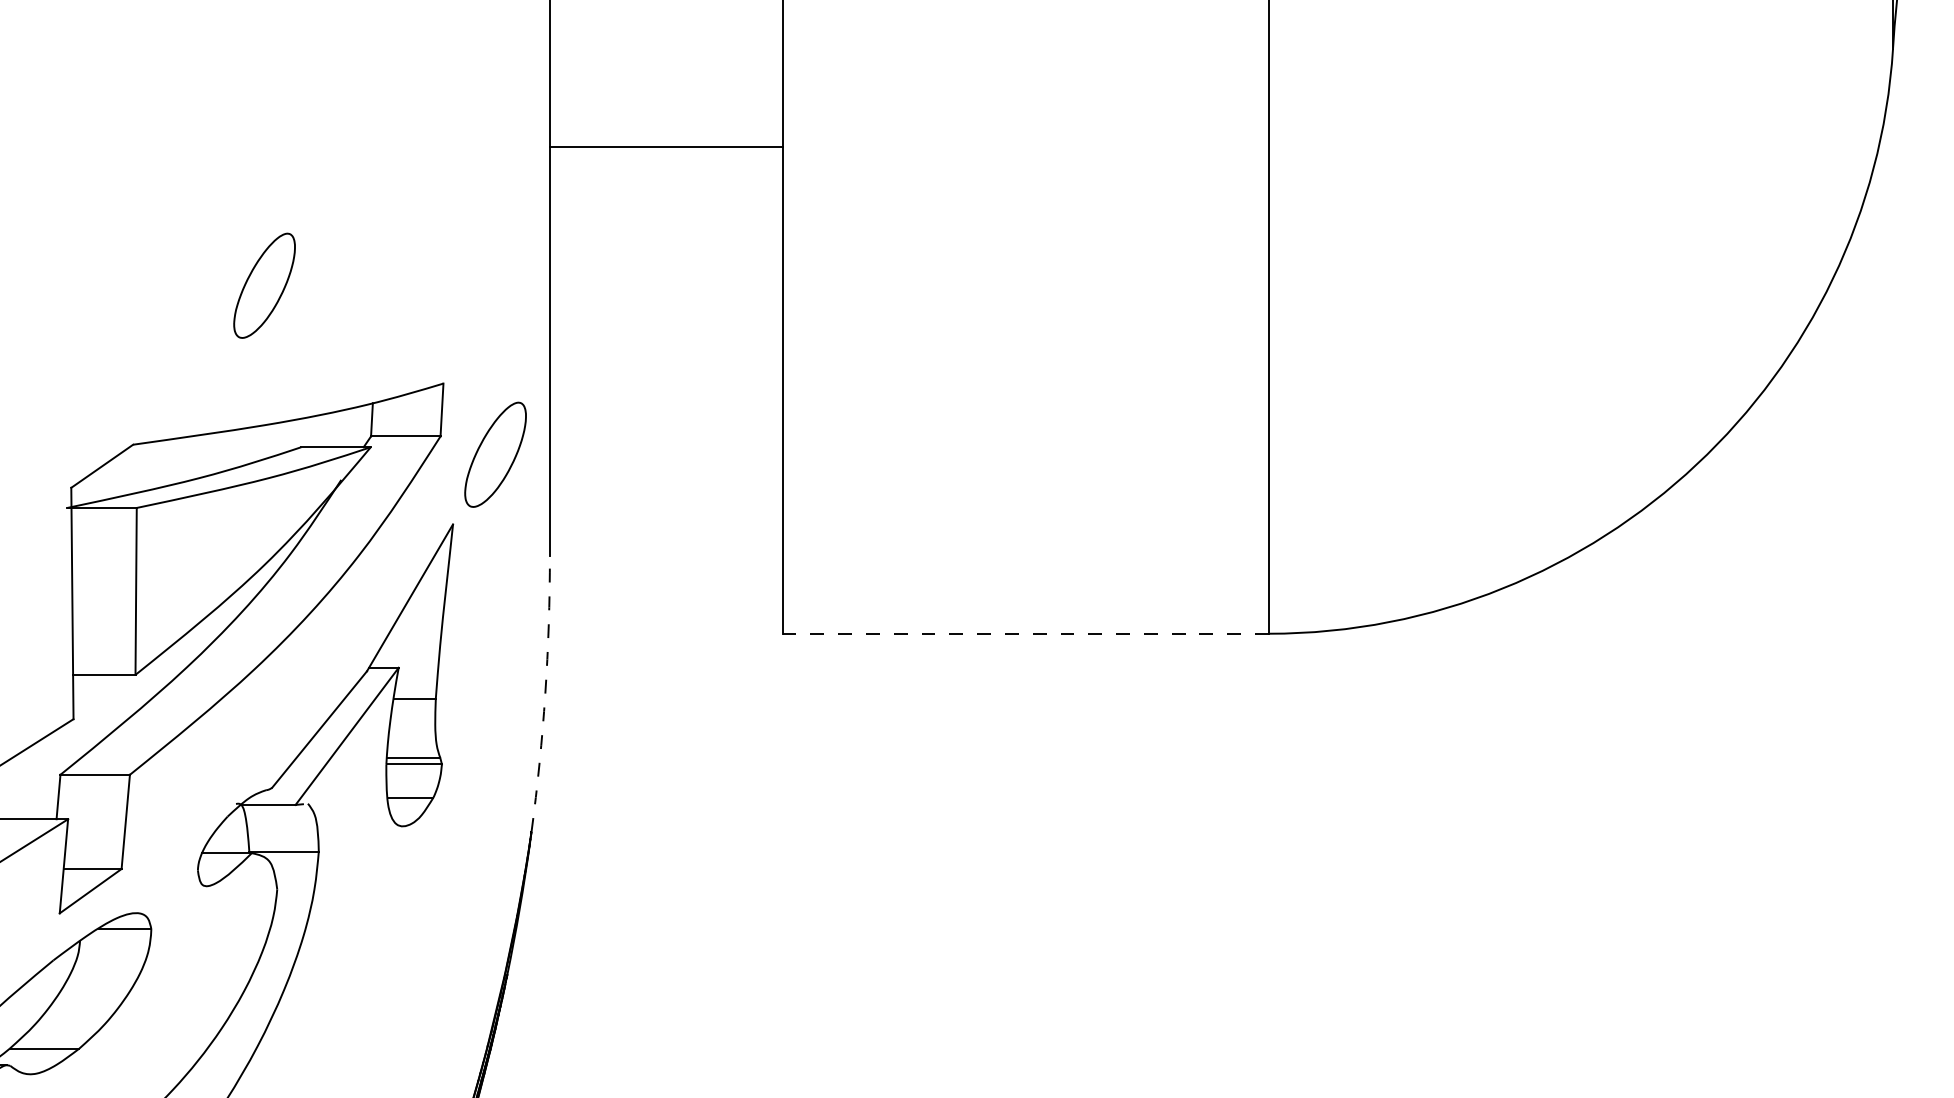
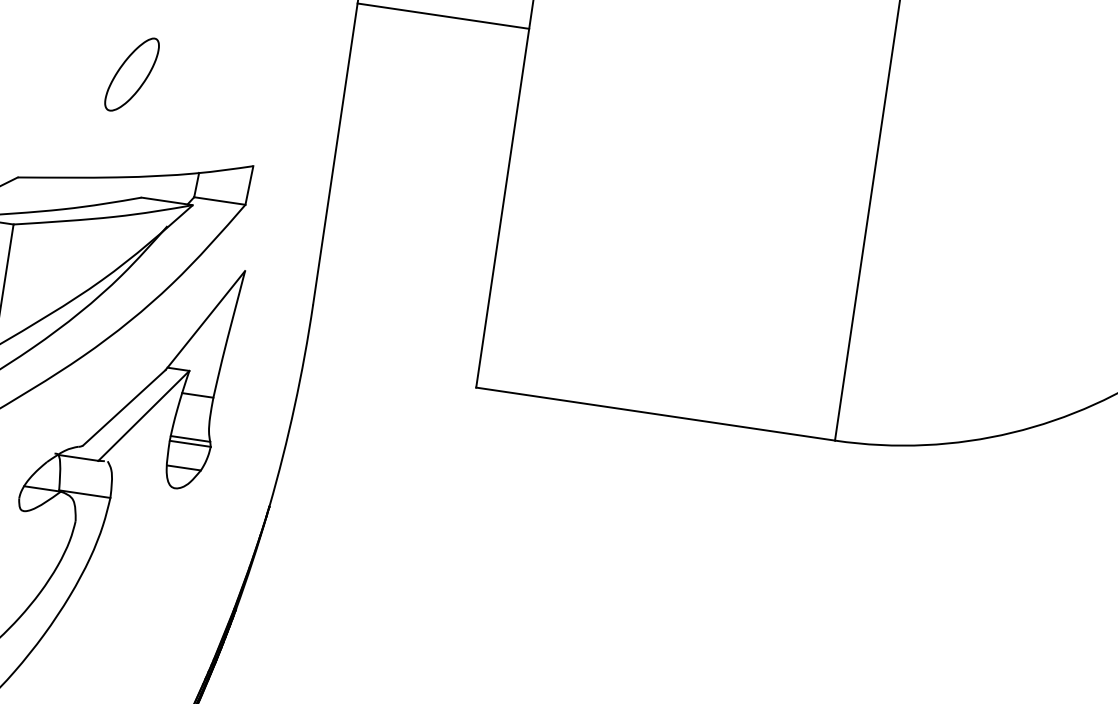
part: (495, 454) -> (284, 224), removed
line: (1026, 633) -> (656, 414), dashed -> solid
arc: (545, 694) -> (294, 406), dashed -> solid

